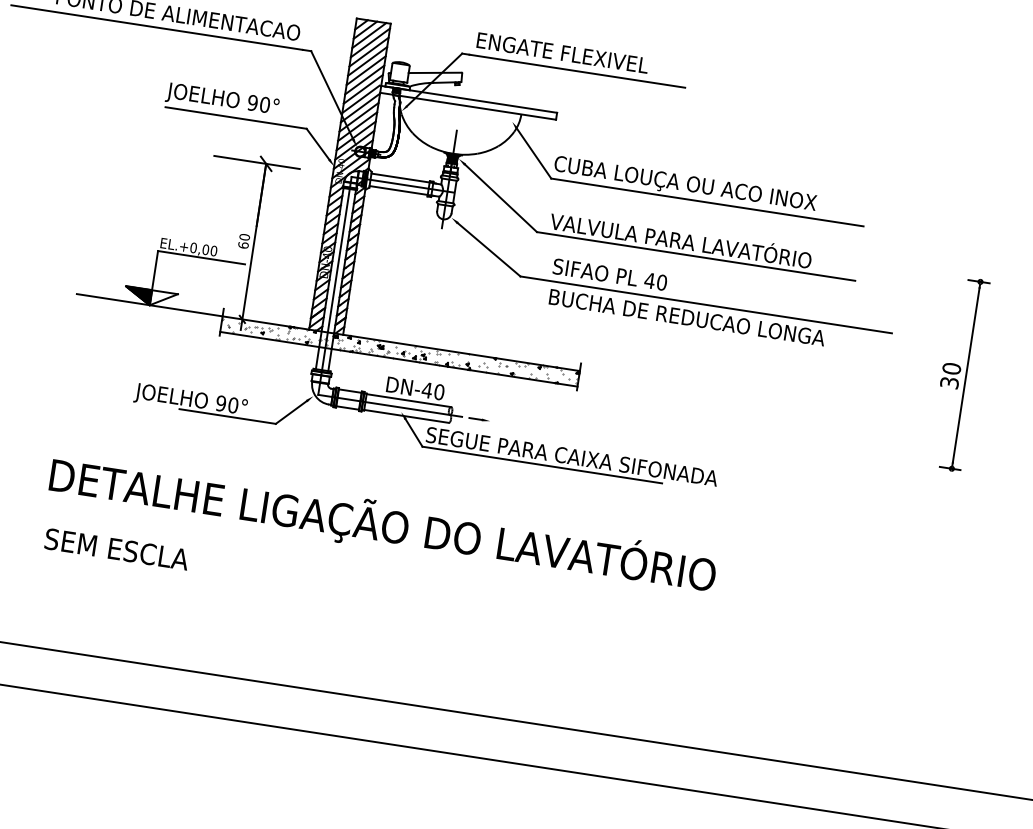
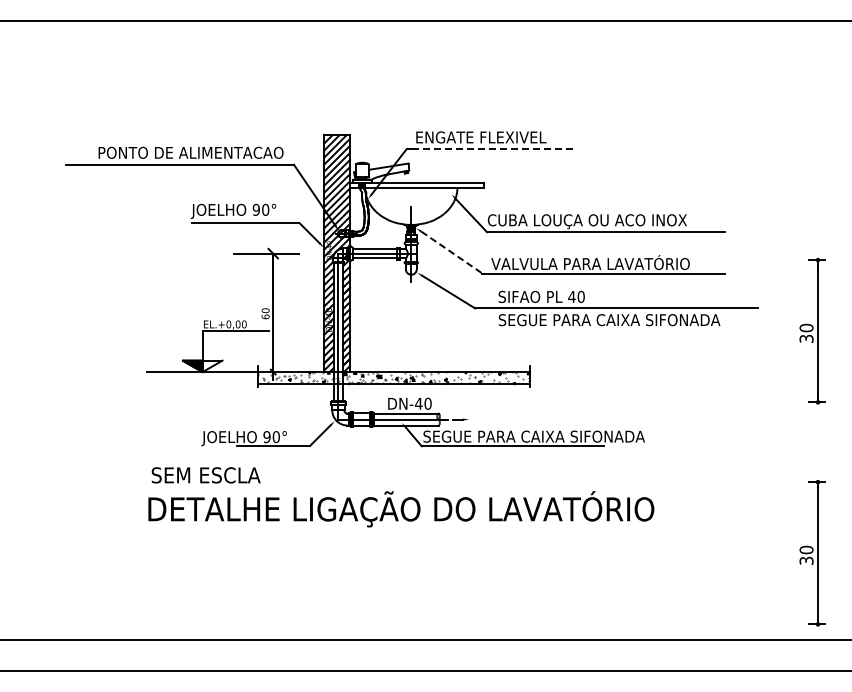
line: (577, 71) -> (494, 149), solid -> dashed
line: (501, 198) -> (452, 252), solid -> dashed
text: (694, 319) -> (609, 320), BUCHA DE REDUCAO LONGA -> SEGUE PARA CAIXA SIFONADA
text: (116, 549) -> (205, 475), moved
part: (914, 666) -> (812, 553), added

